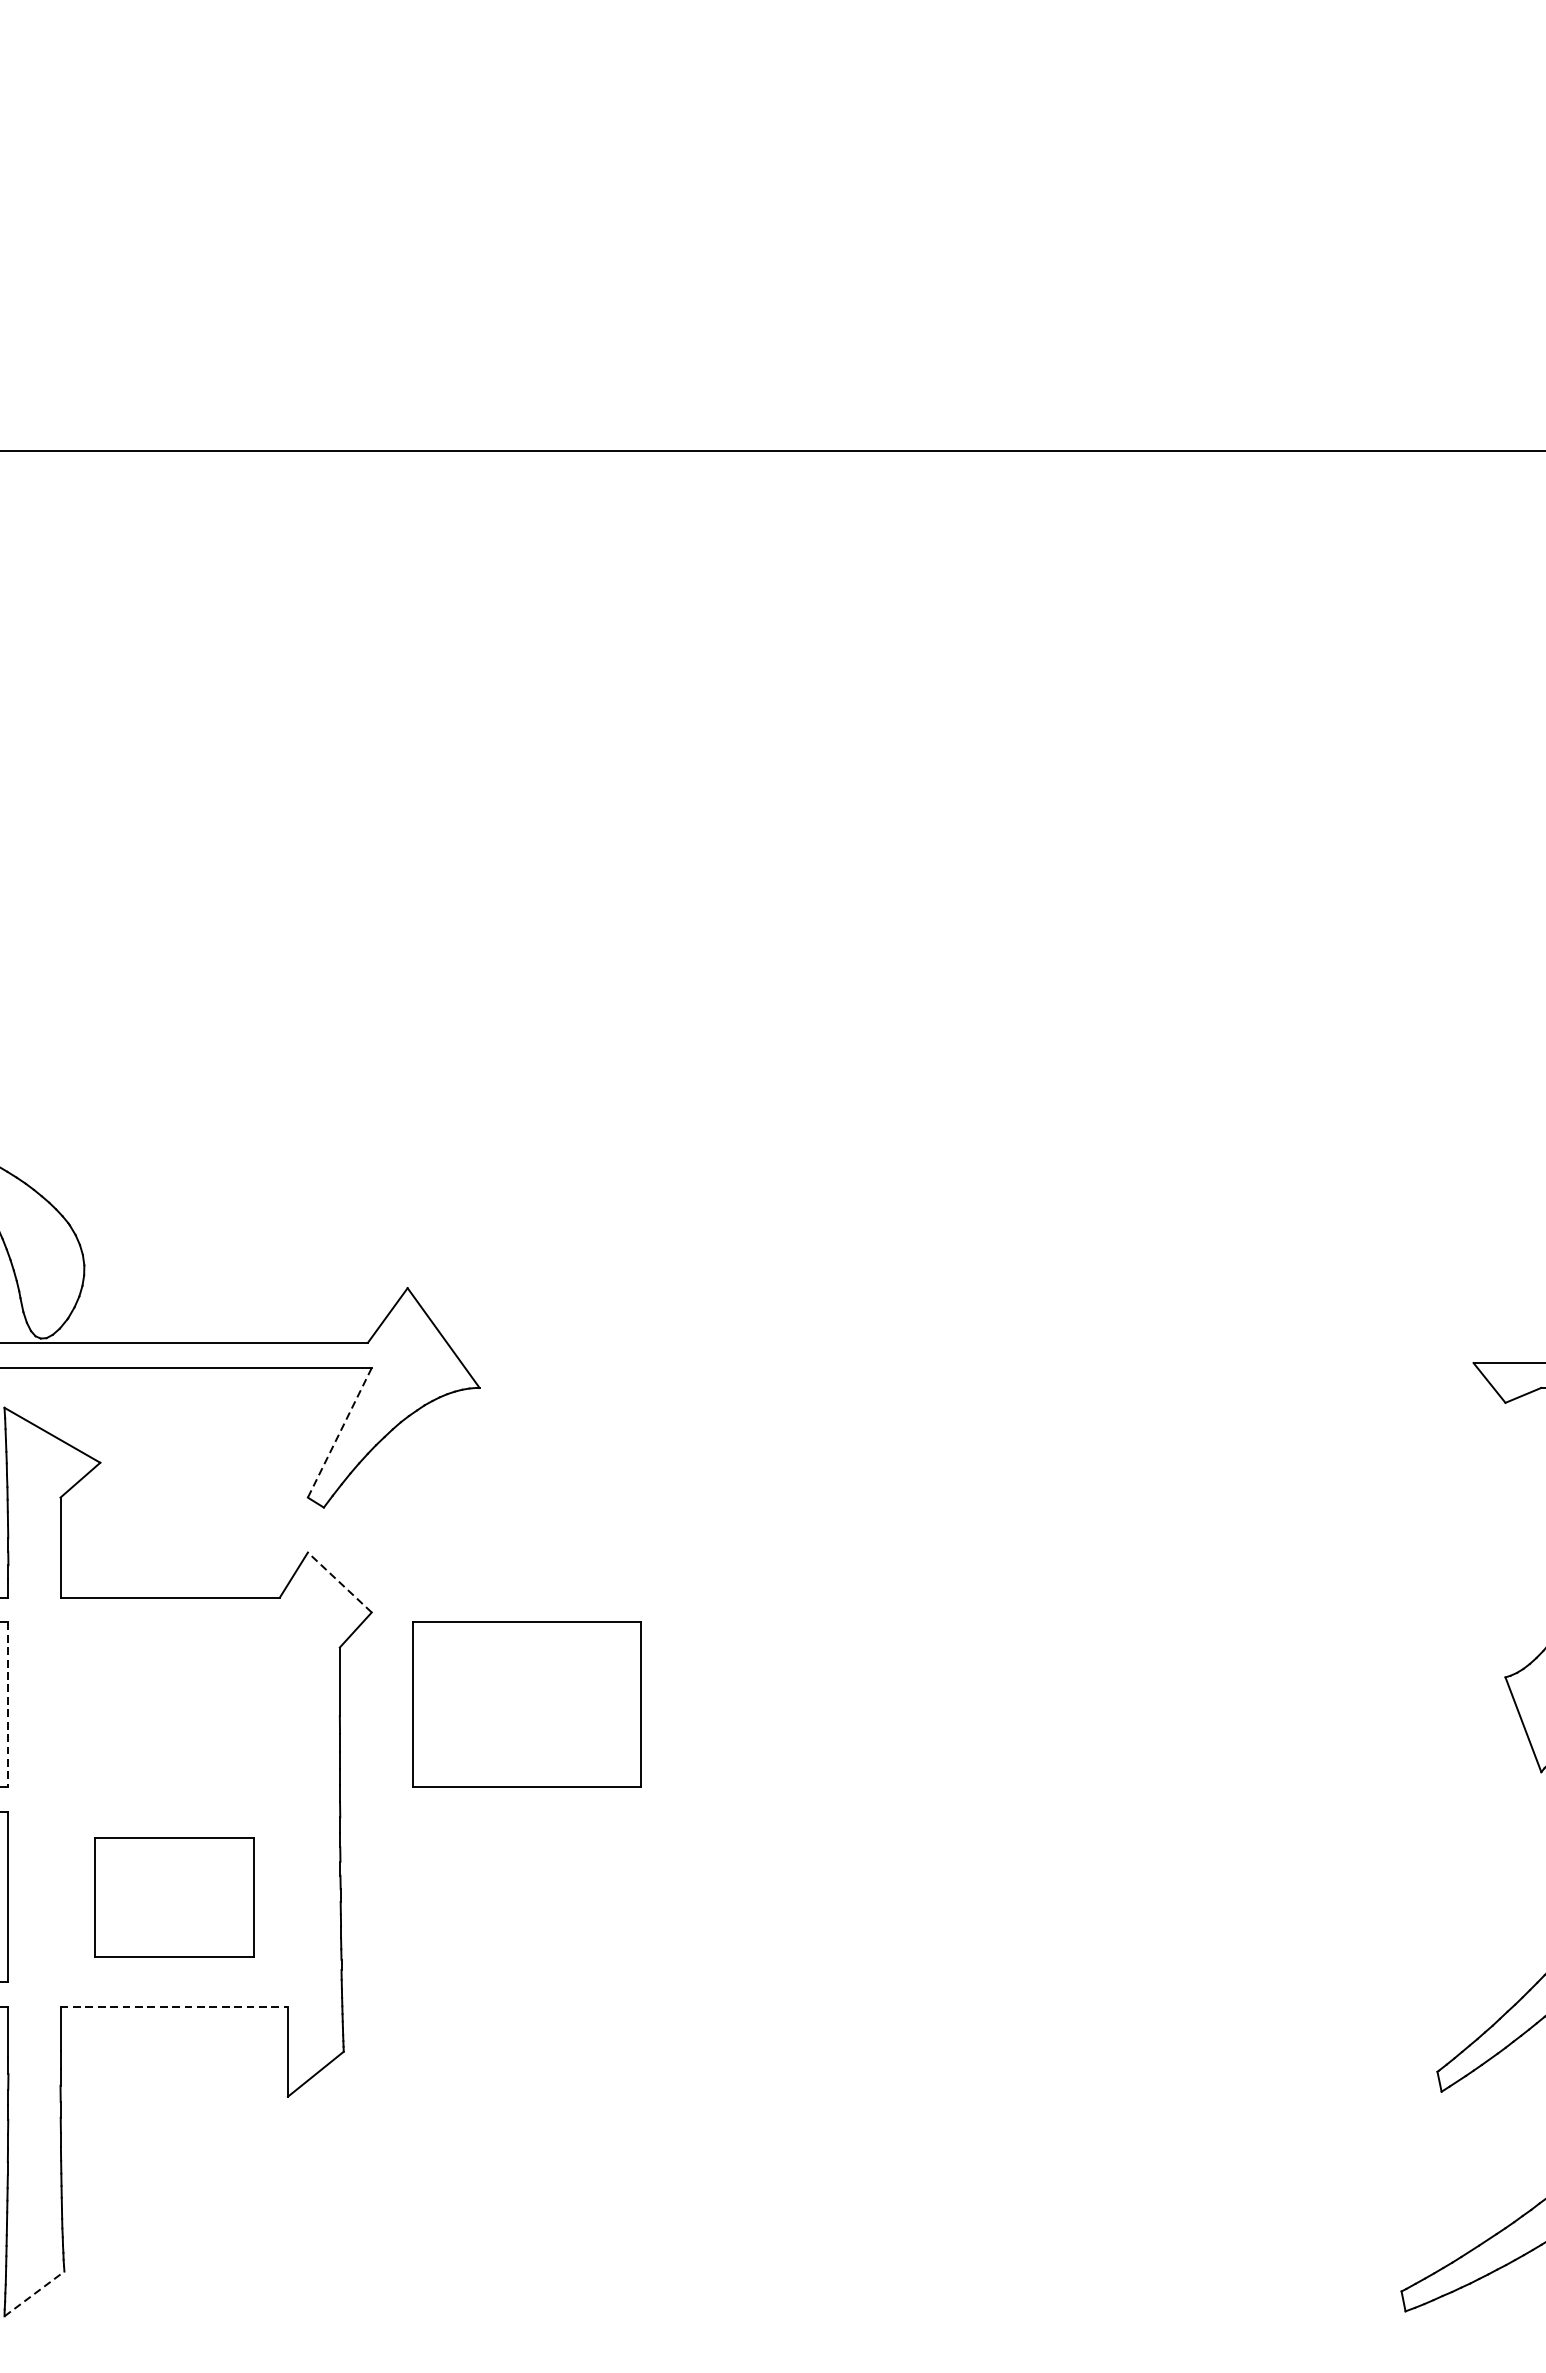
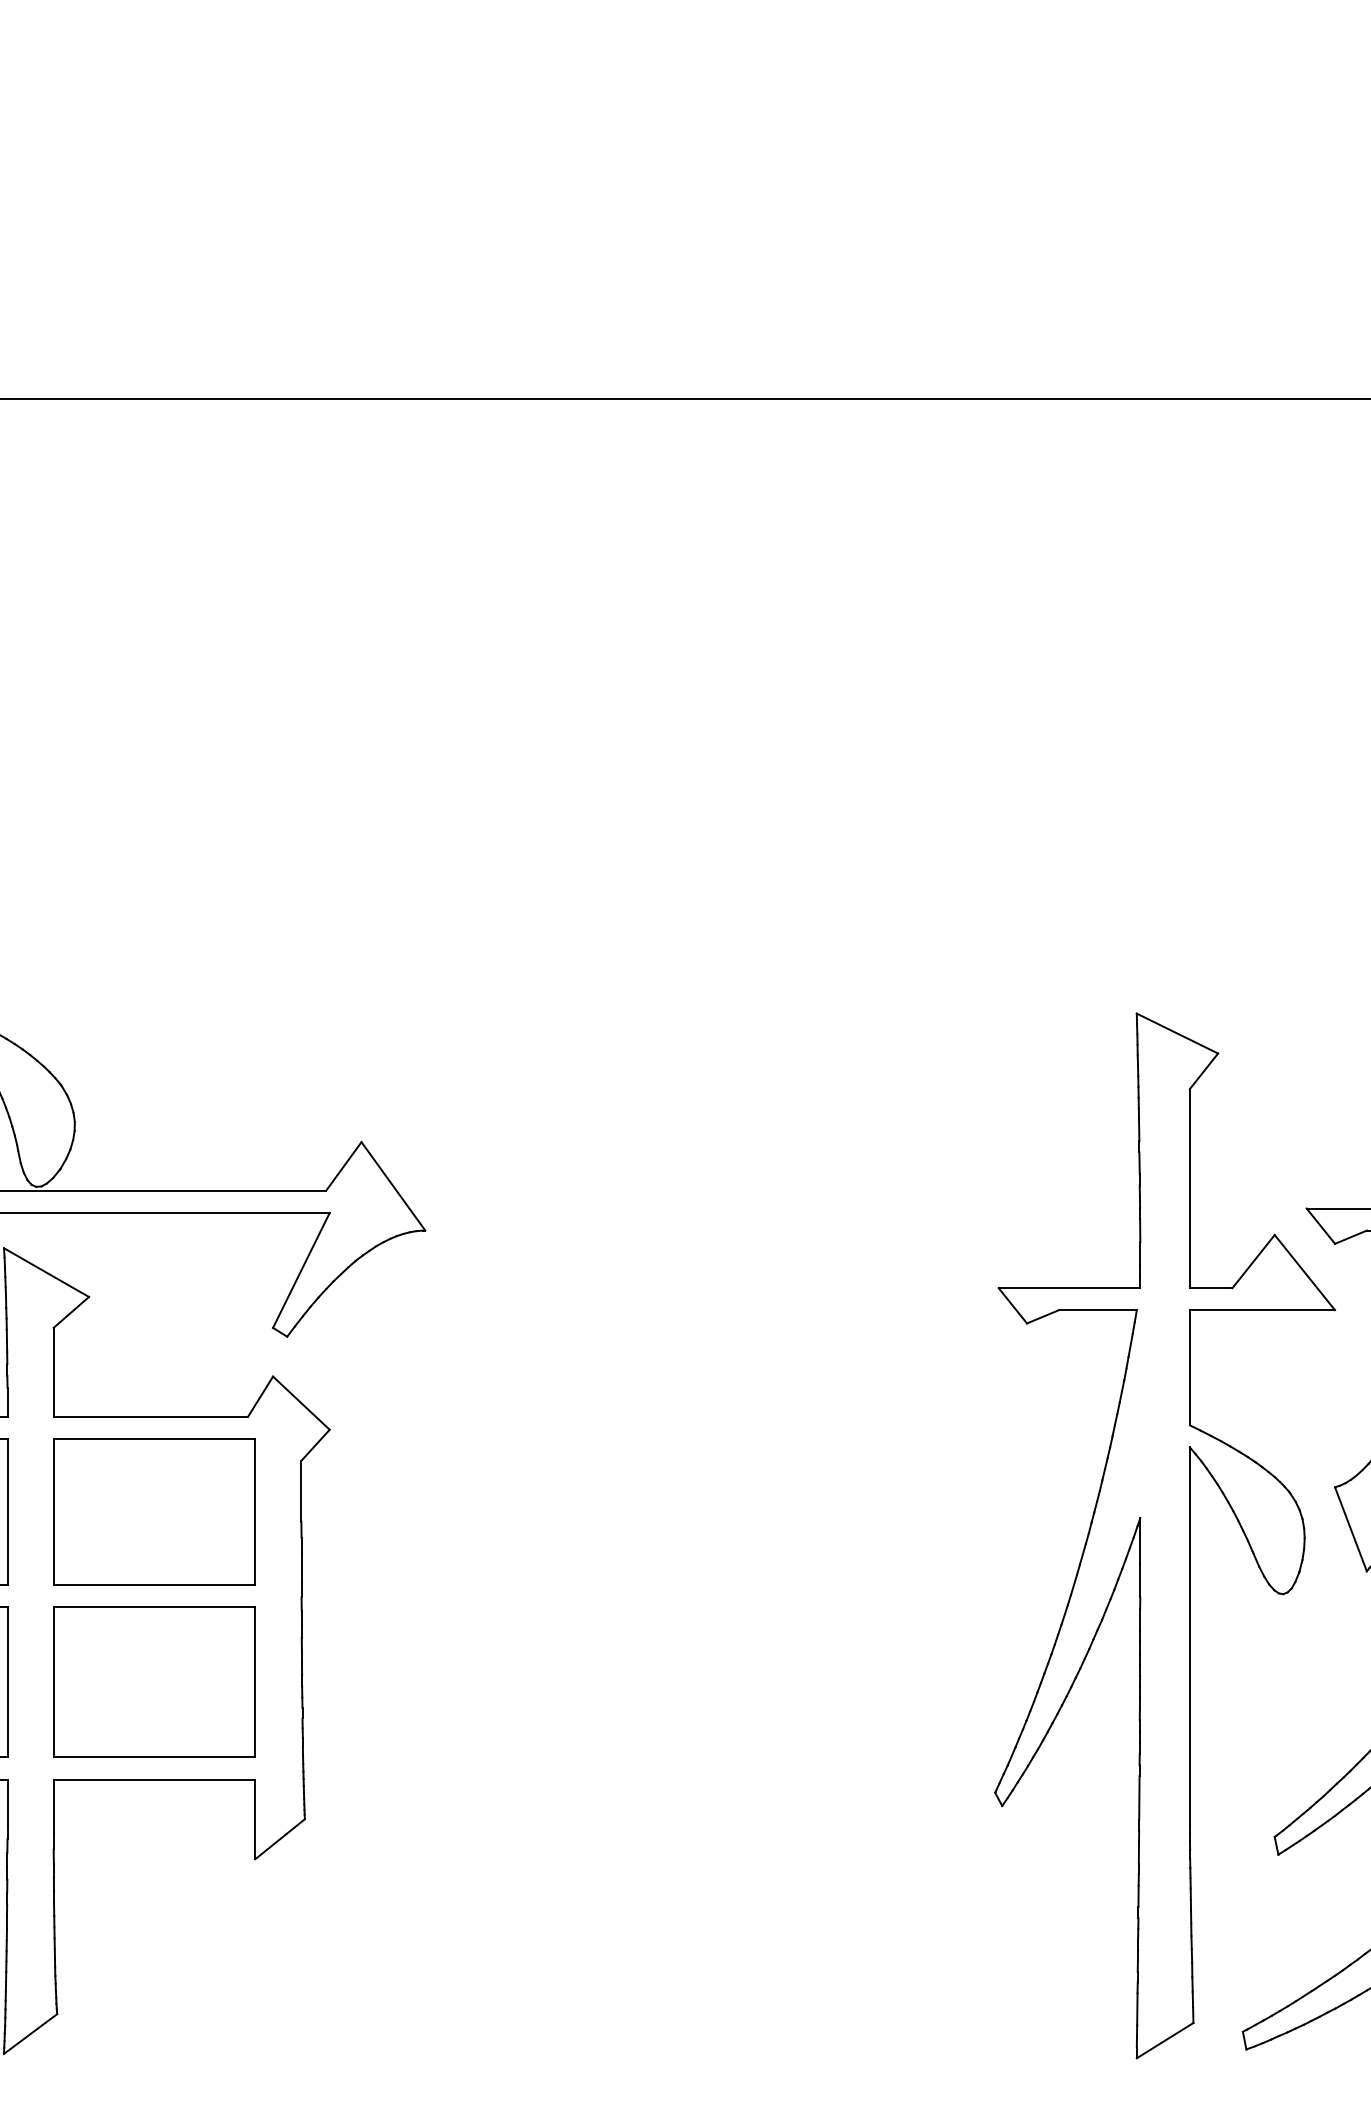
line: (339, 1432) -> (301, 1270), dashed -> solid
line: (339, 1582) -> (301, 1403), dashed -> solid
part: (527, 1704) -> (154, 1511), moved
line: (8, 1705) -> (7, 1512), dashed -> solid
part: (1314, 1731) -> (1165, 1535), added
part: (174, 1896) -> (154, 1681), size x1.43
line: (174, 2006) -> (154, 1779), dashed -> solid
line: (35, 2293) -> (31, 2033), dashed -> solid

